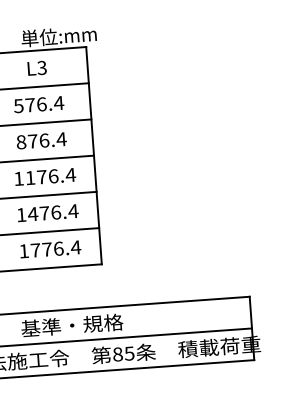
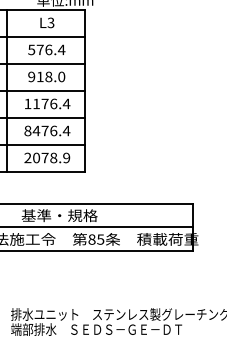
text: (41, 140) -> (46, 76), 876.4 -> 918.0
text: (20, 214) -> (27, 130), 1476.4 -> 8476.4
text: (50, 248) -> (47, 157), 1776.4 -> 2078.9

